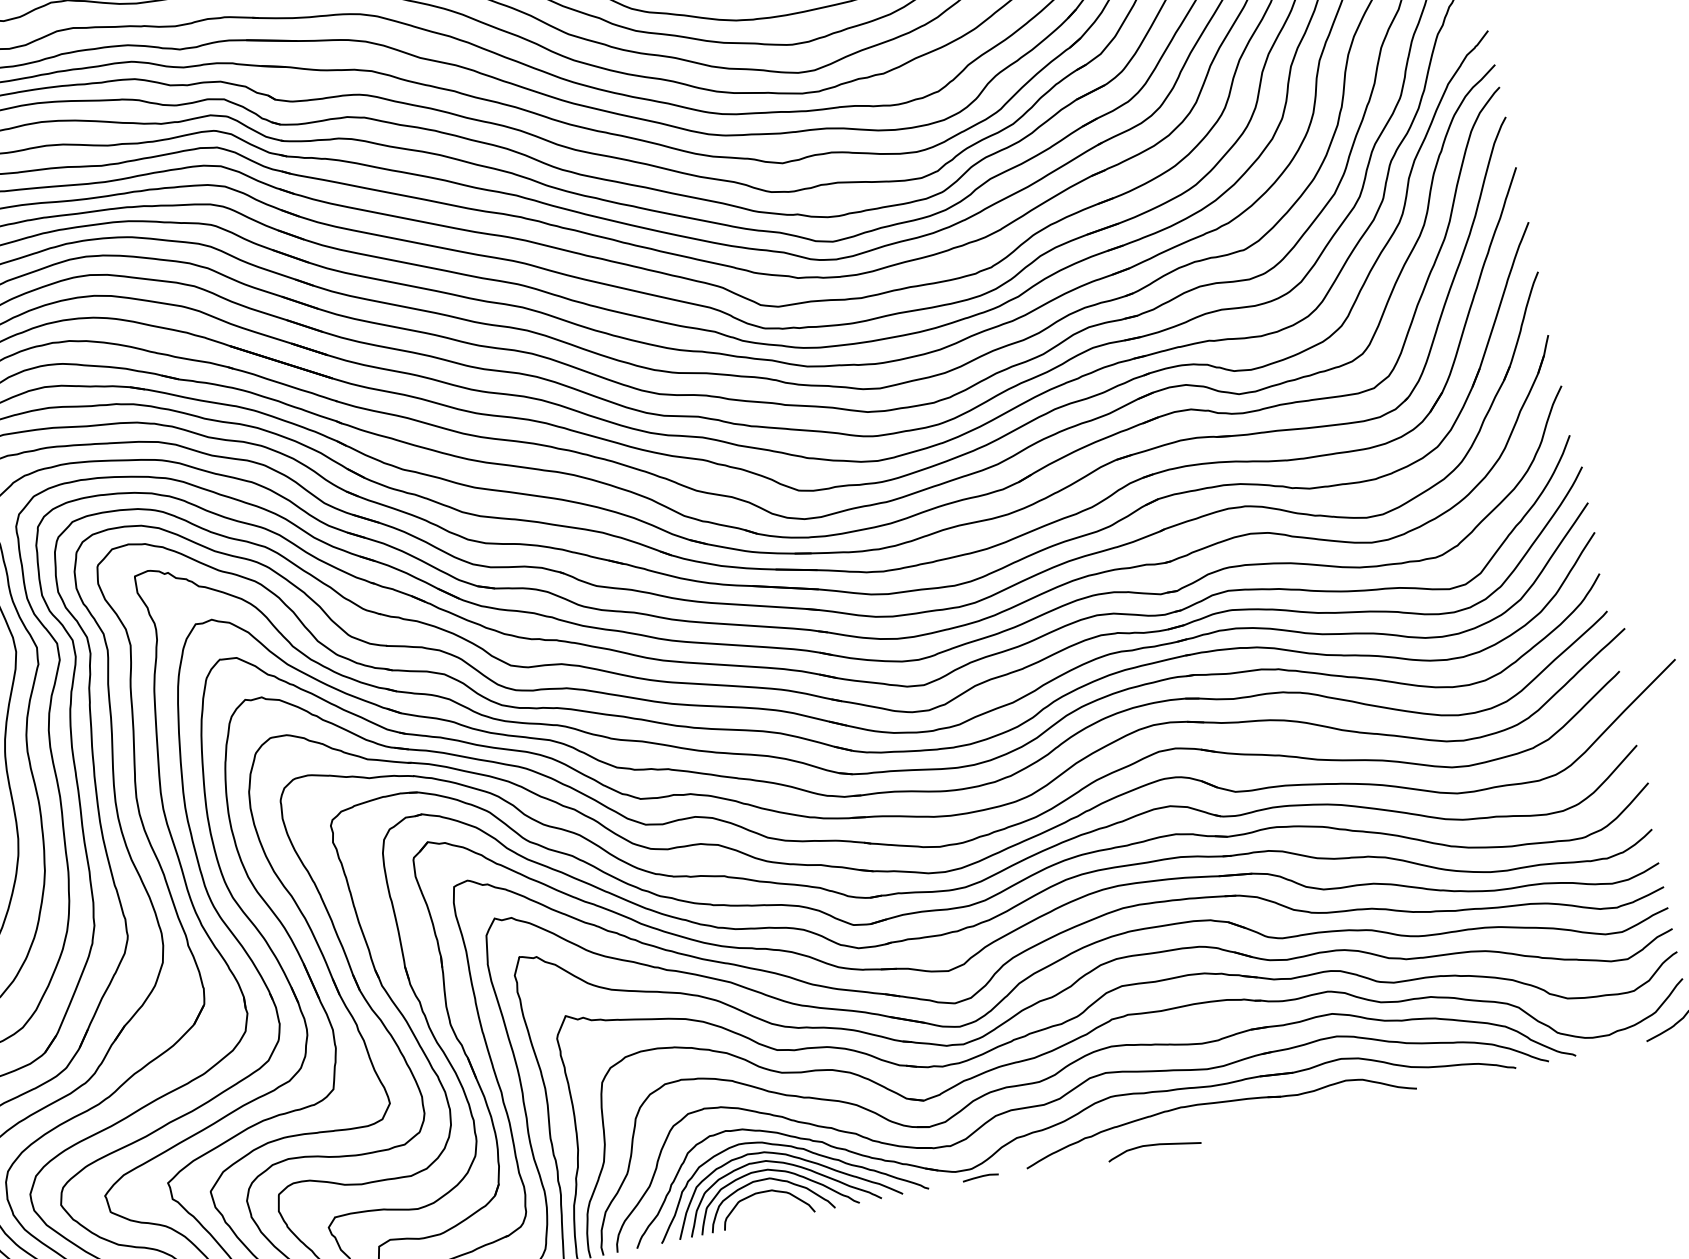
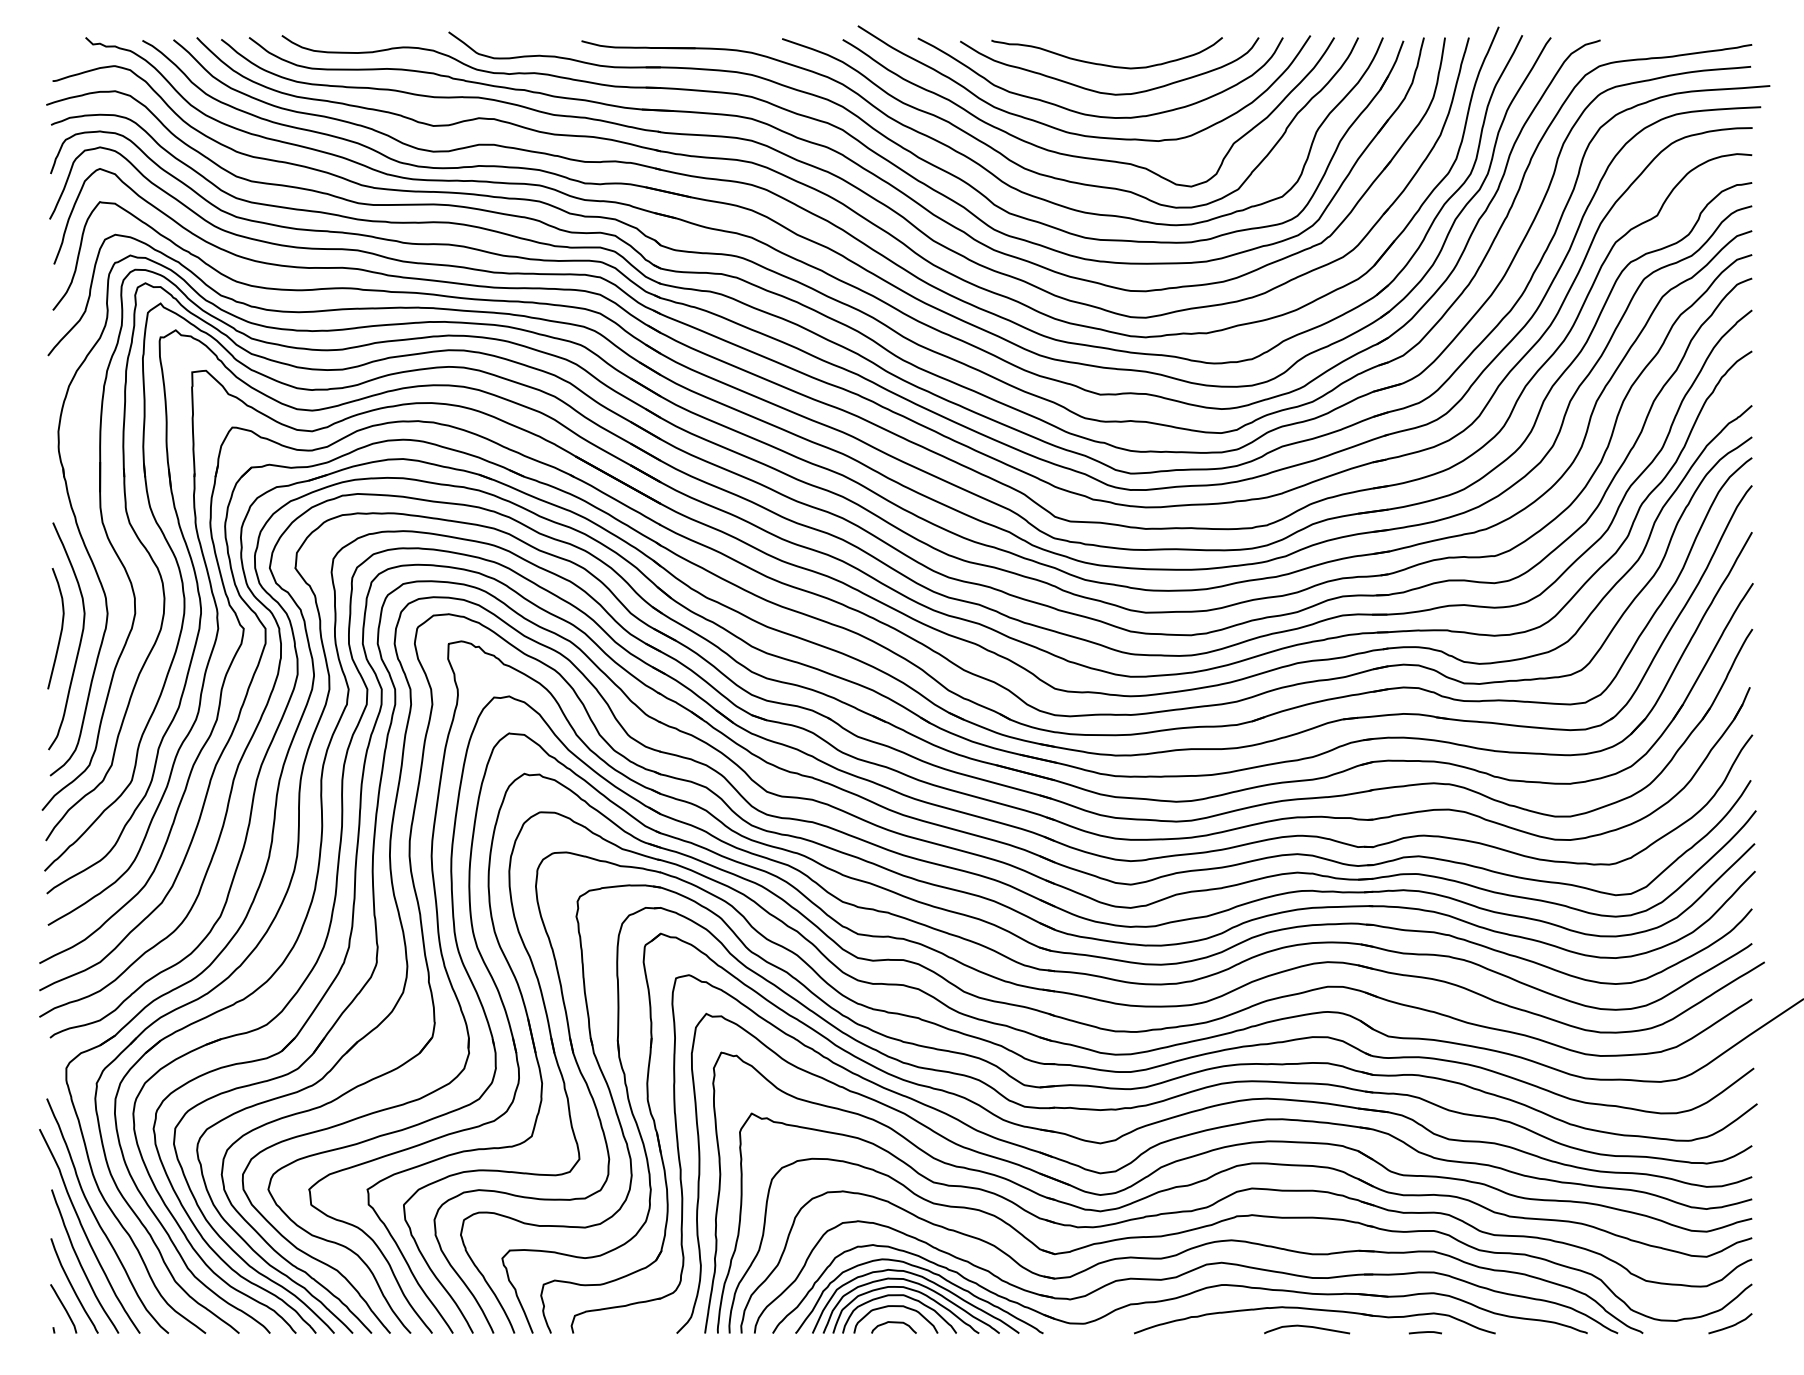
curve: (1154, 1145) -> (1307, 1327), moved
curve: (979, 1177) -> (1424, 1332), moved
curve: (765, 1211) -> (893, 1323), added

